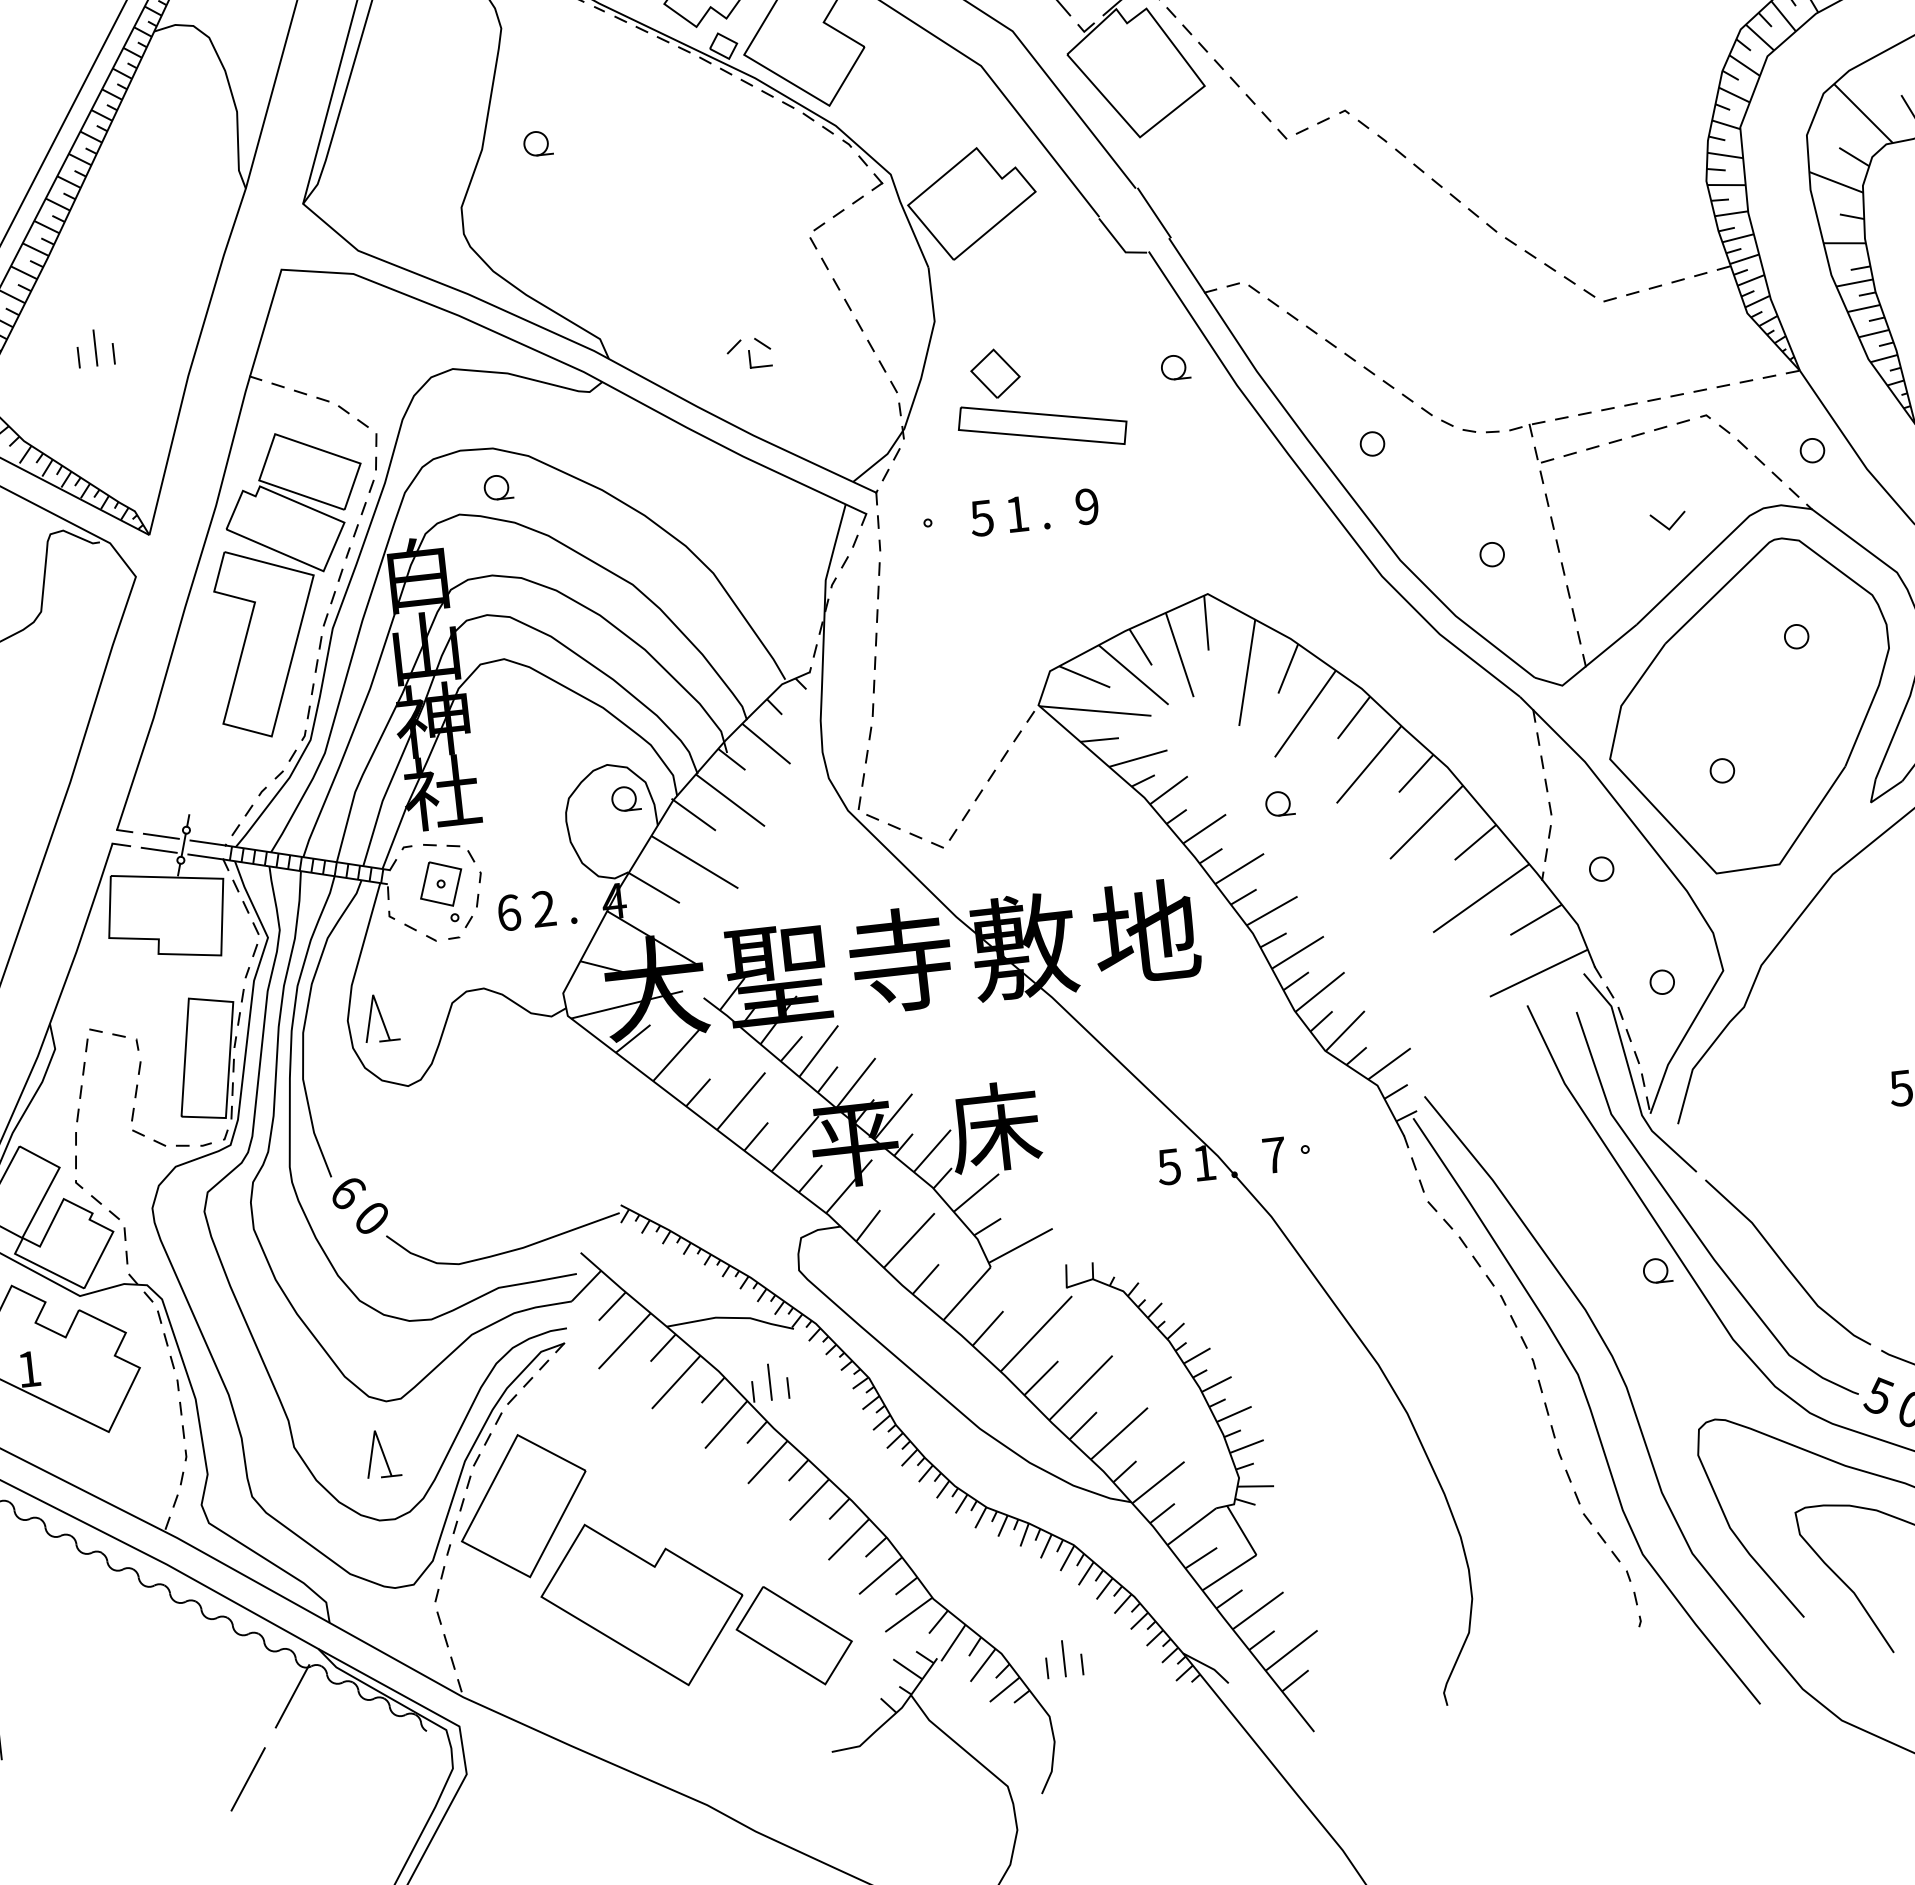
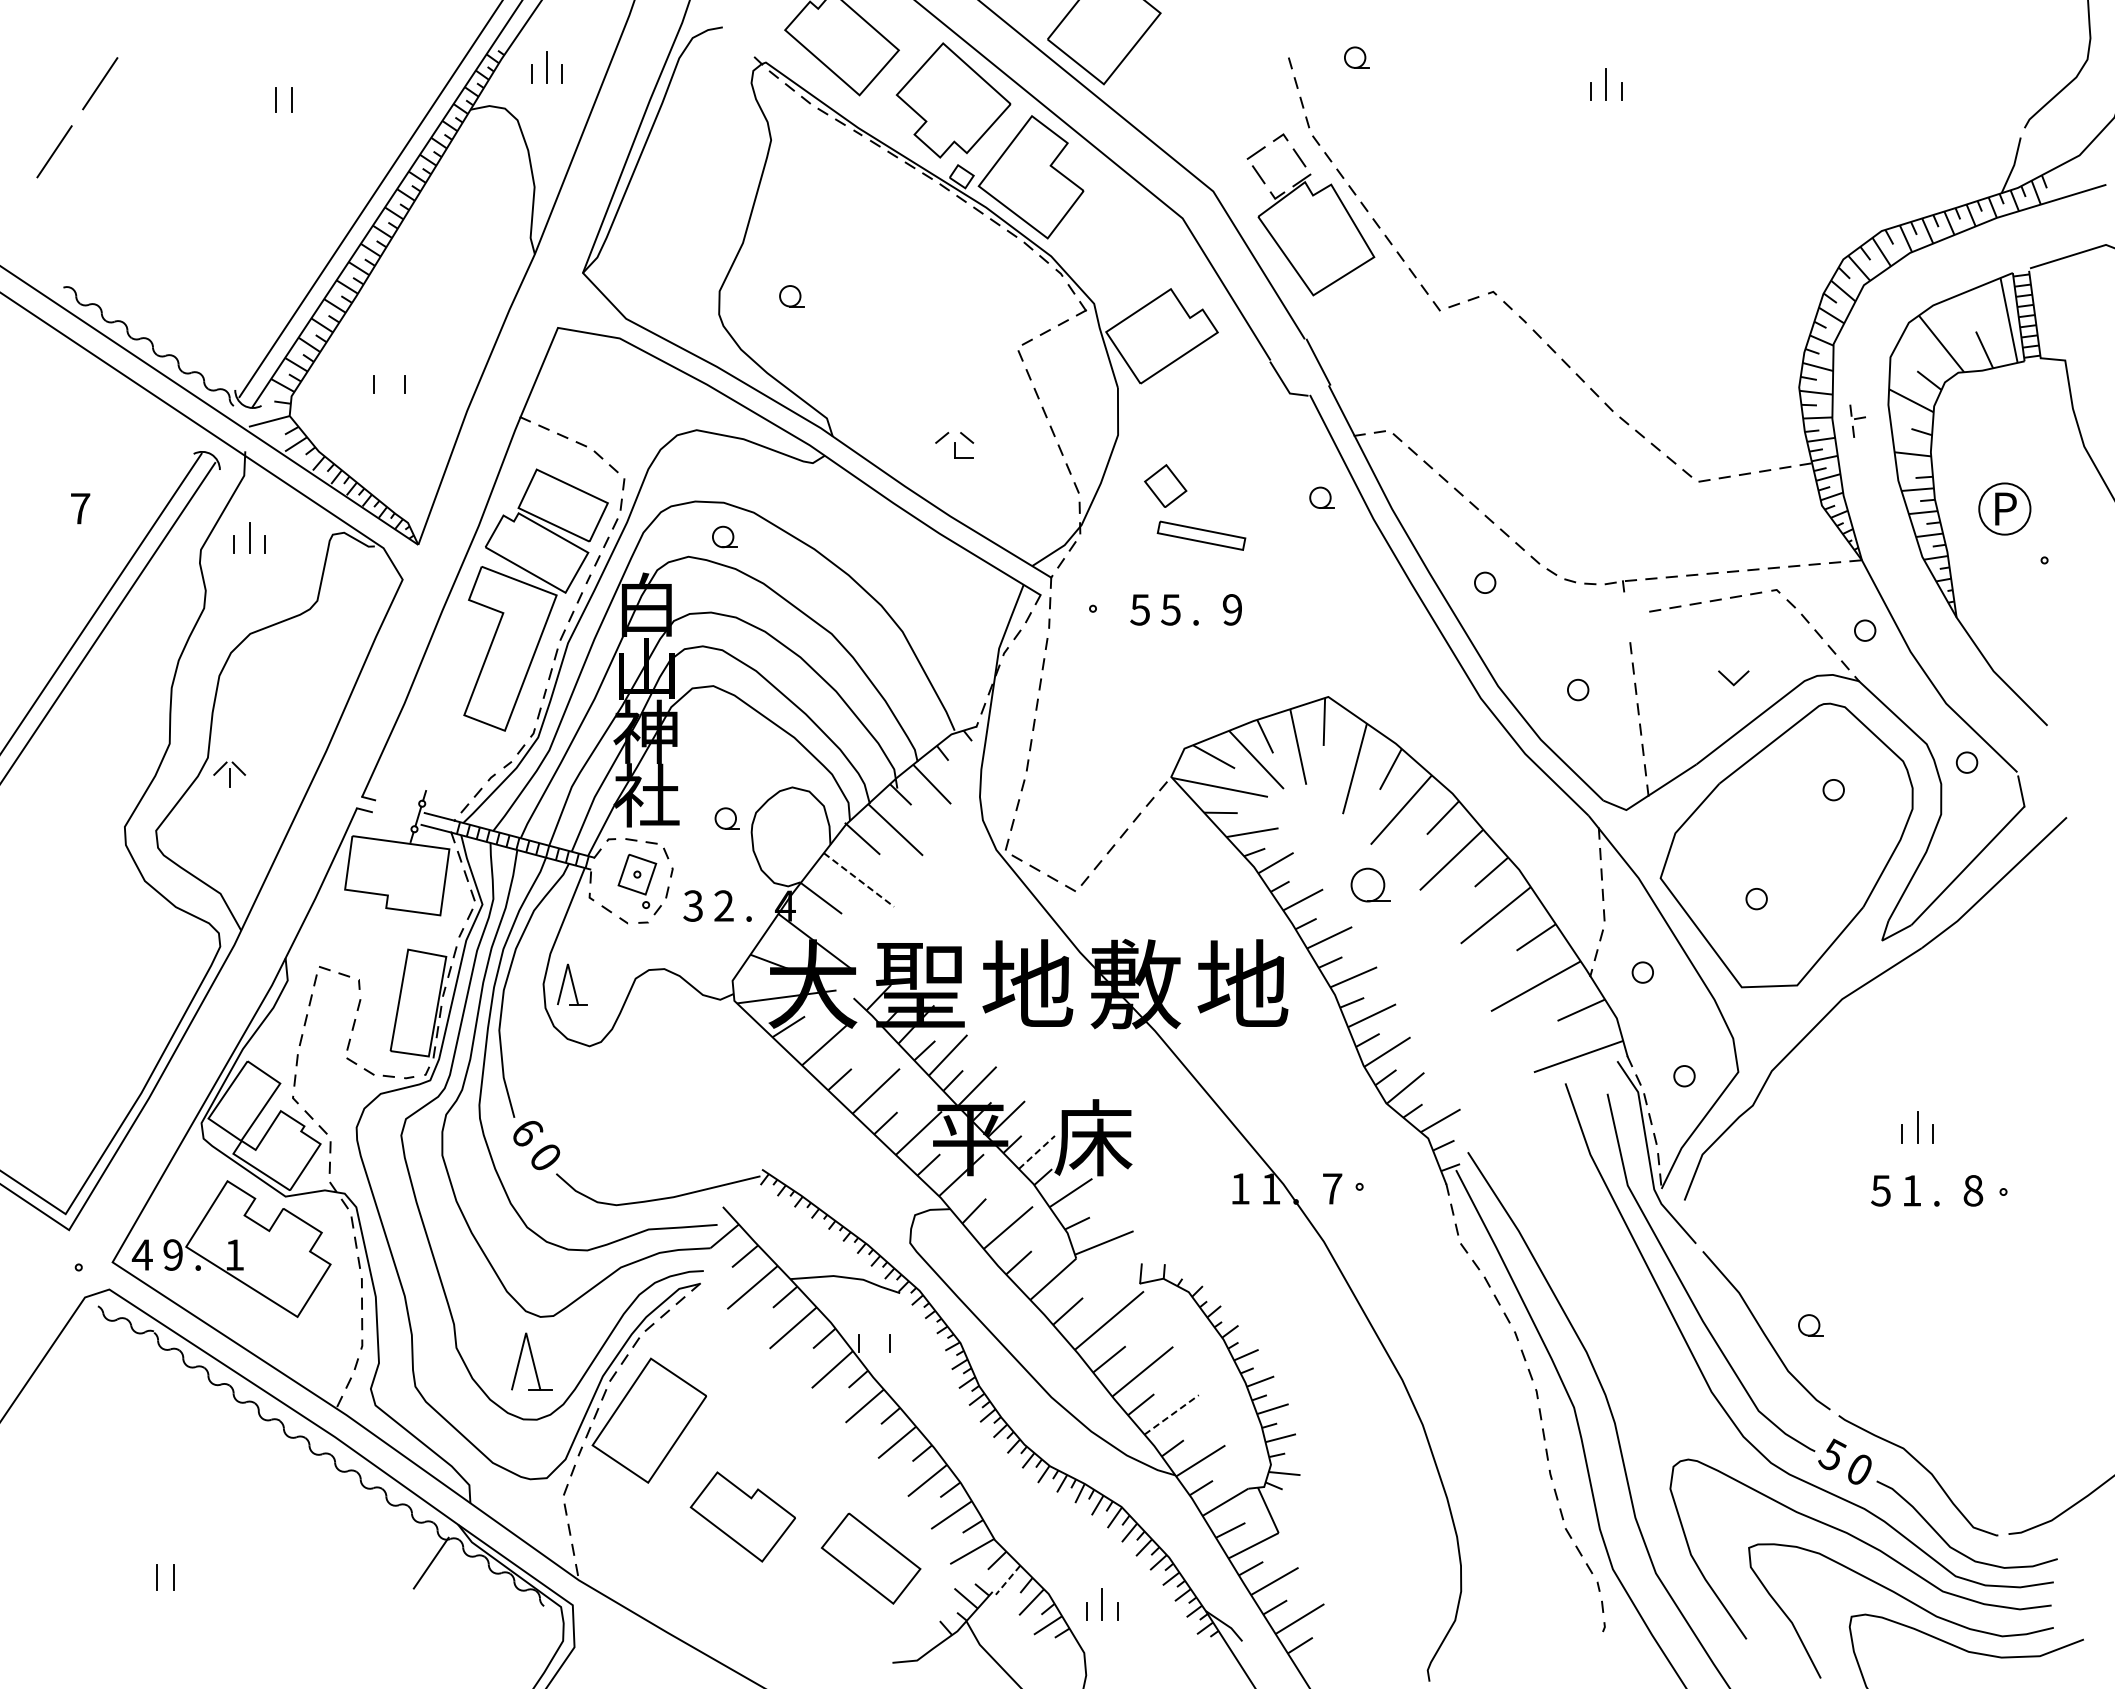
part: (537, 143) -> (791, 296), moved
line: (95, 347) -> (389, 377), removed
part: (1042, 425) -> (1201, 535), size x0.6
part: (1544, 463) -> (1857, 420), moved
text: (1016, 514) -> (1170, 609), 1 -> 5
part: (624, 798) -> (726, 818), moved
part: (1279, 804) -> (1370, 885), size x1.6
line: (160, 836) -> (399, 806), removed
line: (158, 850) -> (396, 818), removed
line: (695, 862) -> (859, 880), solid -> dashed
text: (509, 912) -> (693, 905), 6 -> 3
text: (900, 960) -> (1027, 984), 寺 -> 地
line: (933, 1150) -> (1037, 1152), solid -> dashed
text: (1168, 1166) -> (1239, 1188), 5 -> 1
part: (1657, 1270) -> (1810, 1325), moved
line: (770, 1381) -> (874, 1336), removed
line: (1119, 1433) -> (1171, 1414), solid -> dashed
part: (381, 1453) -> (531, 1361), size x1.4
part: (642, 1603) -> (742, 1516), size x0.6
line: (952, 1643) -> (1007, 1580), solid -> dashed
line: (247, 1779) -> (384, 1630), removed

